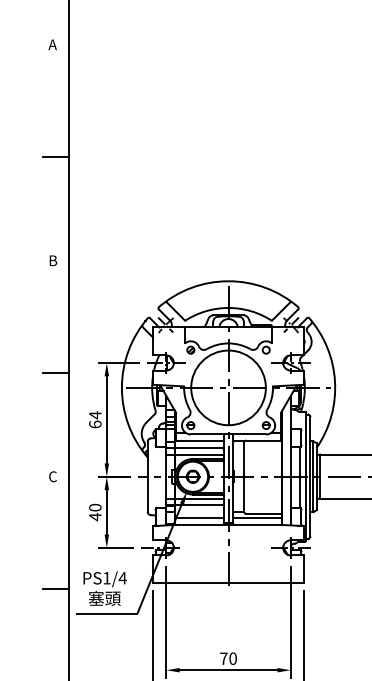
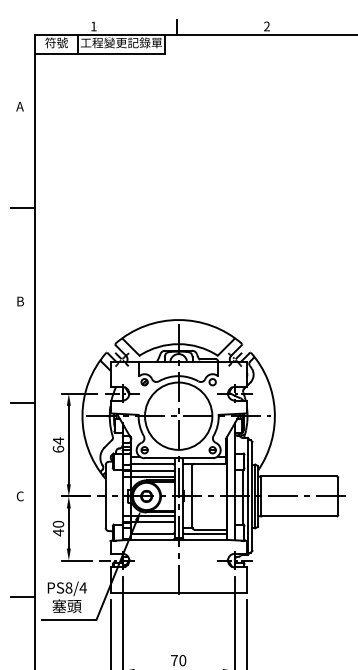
text: (106, 577) -> (68, 587), PS1/4 -> PS8/4

